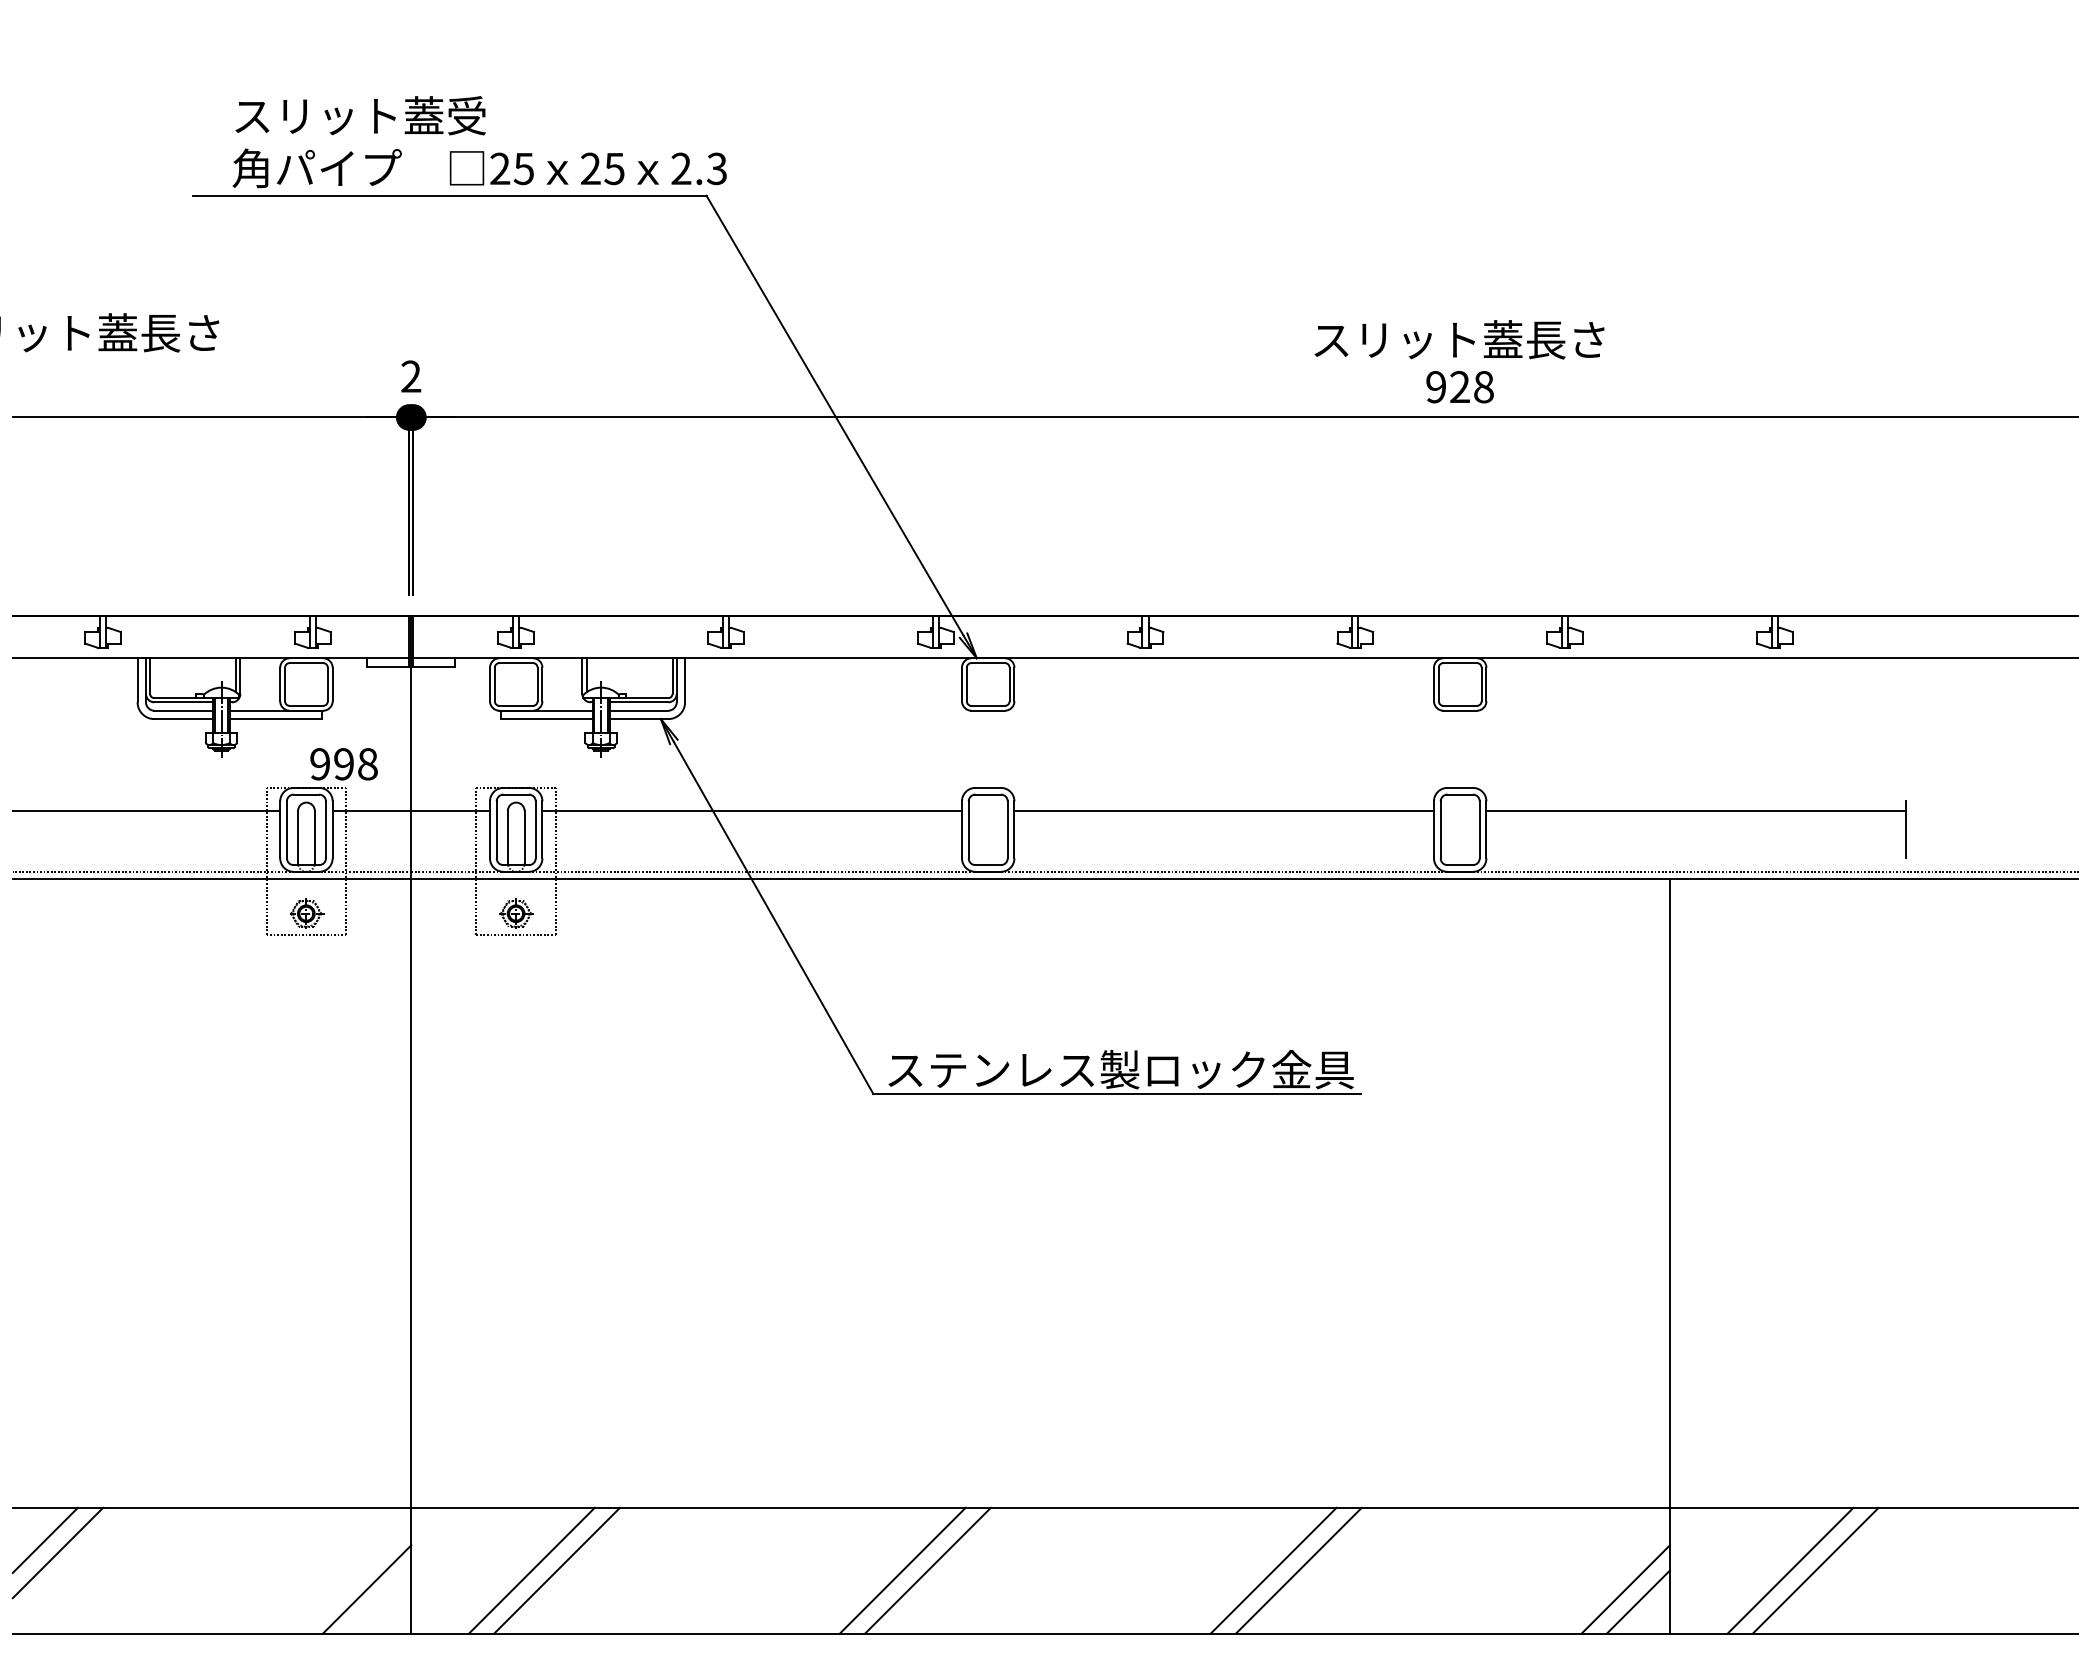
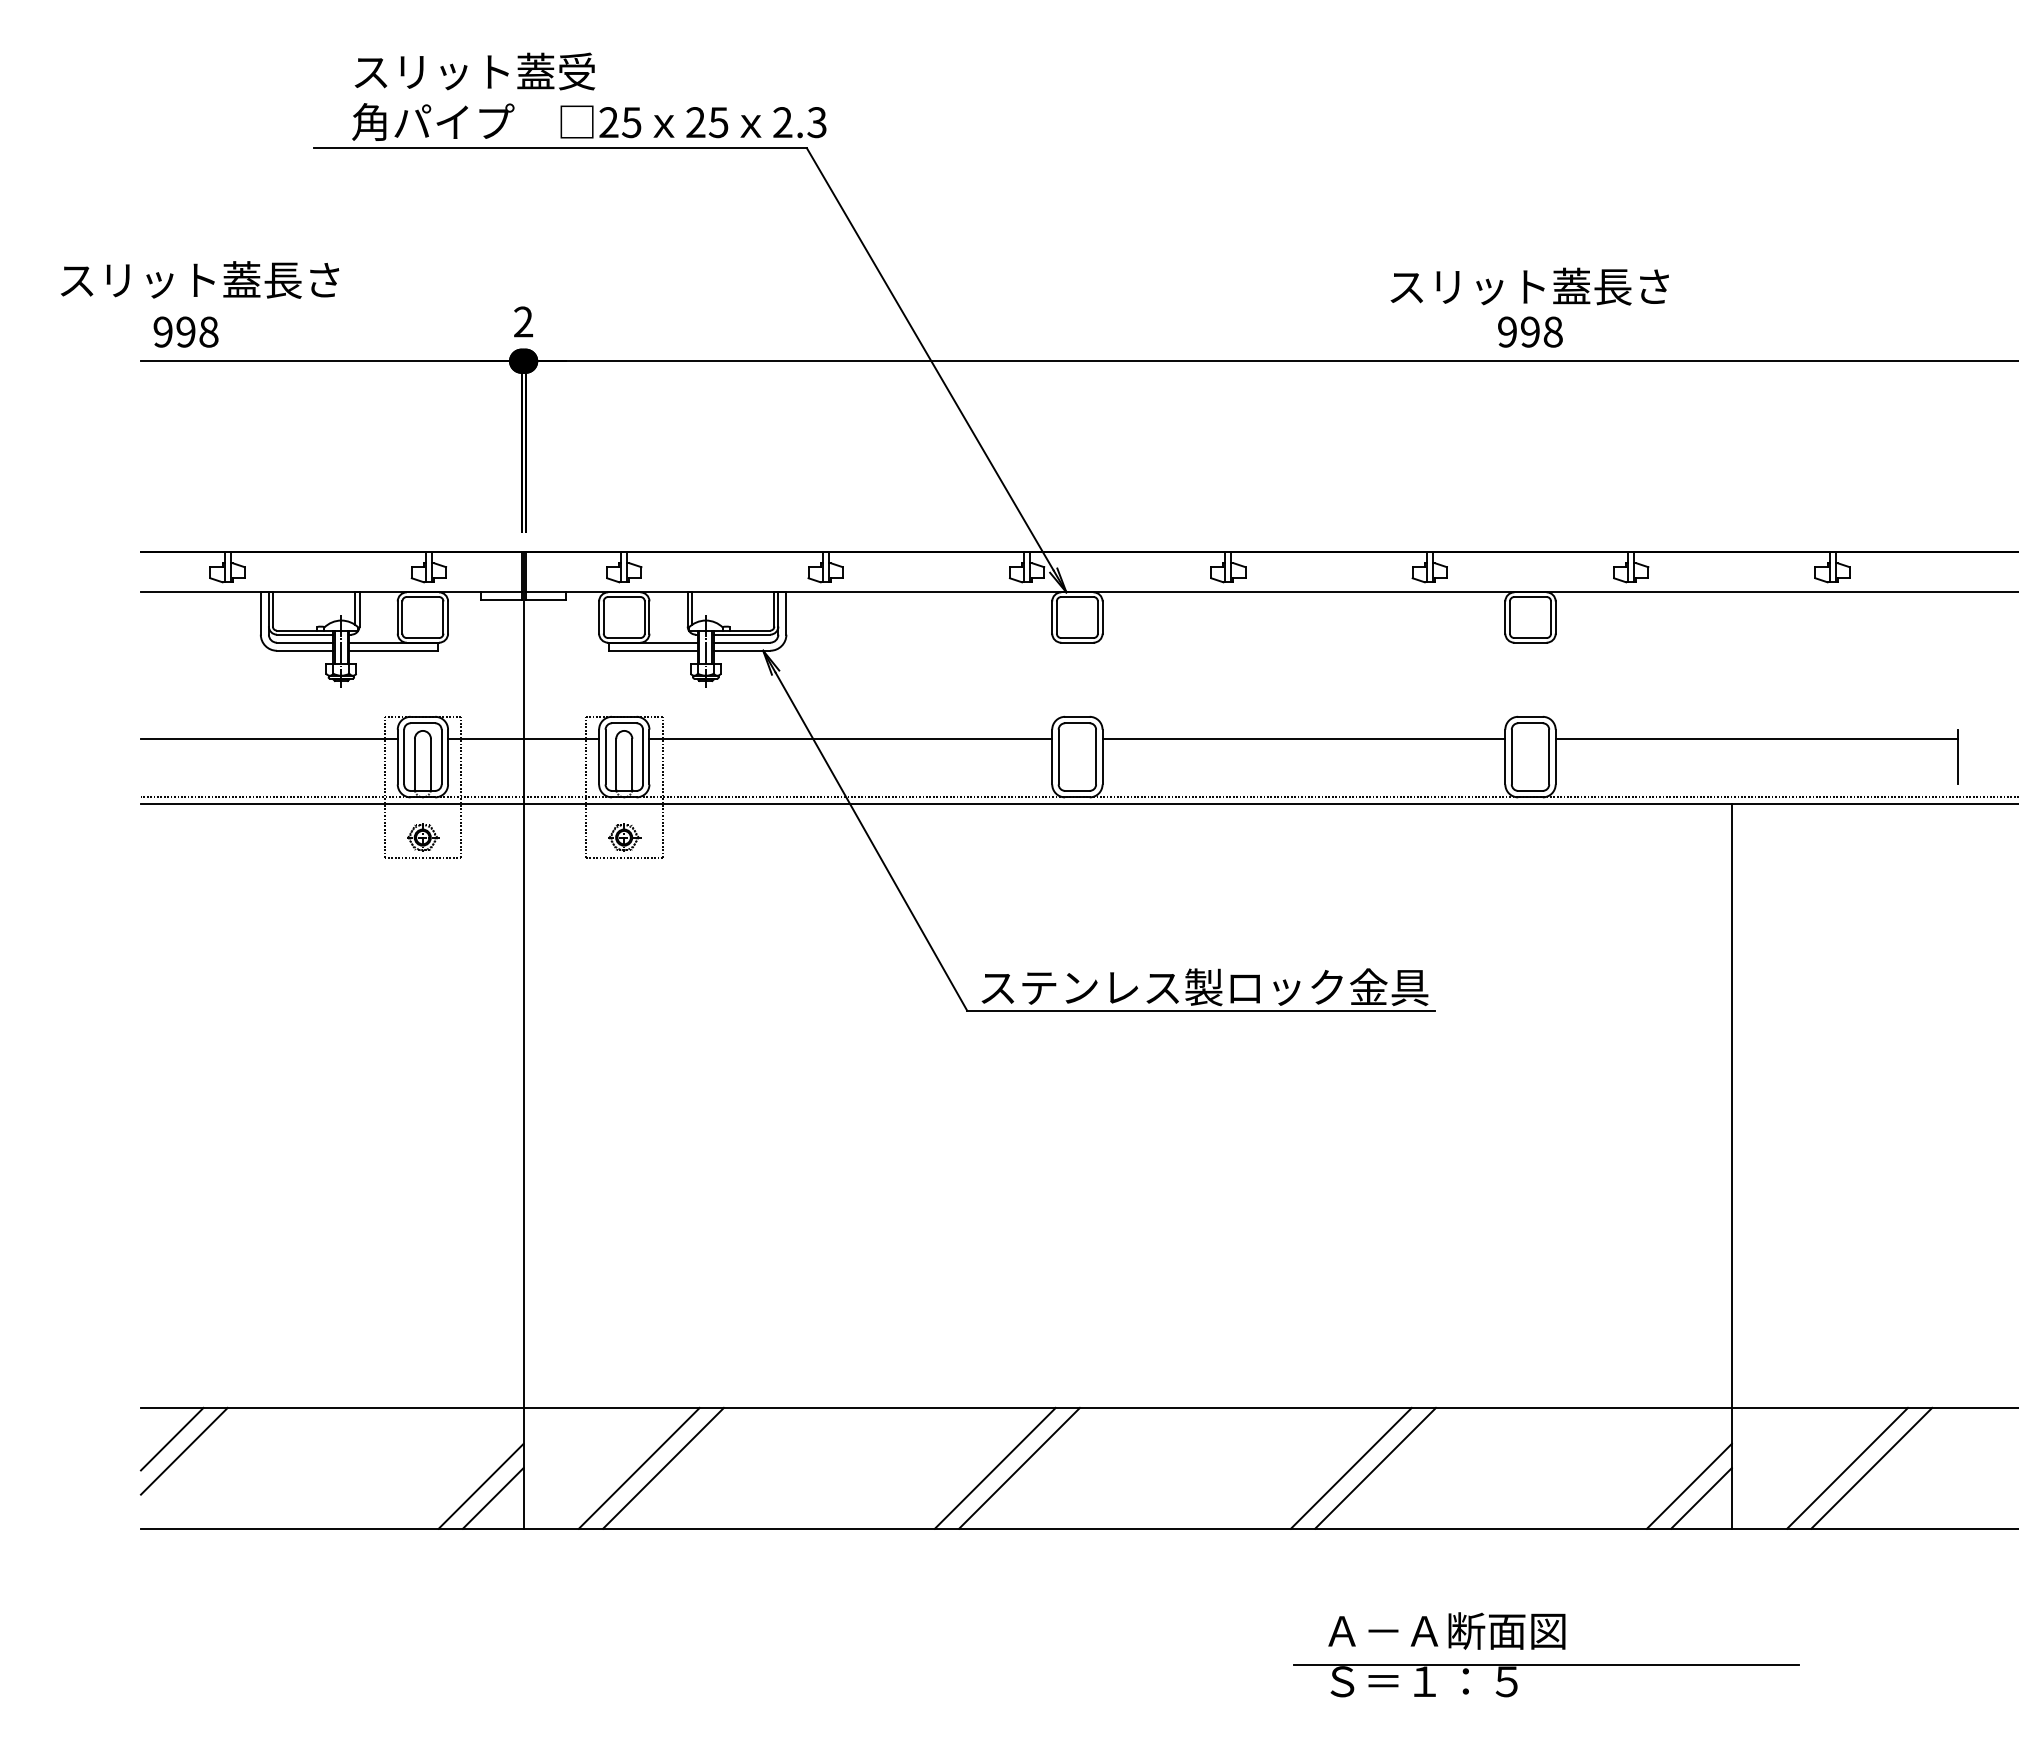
text: (1459, 386) -> (1529, 331), 928 -> 998
text: (343, 763) -> (185, 331), moved
line: (378, 1602) -> (492, 1498), added

